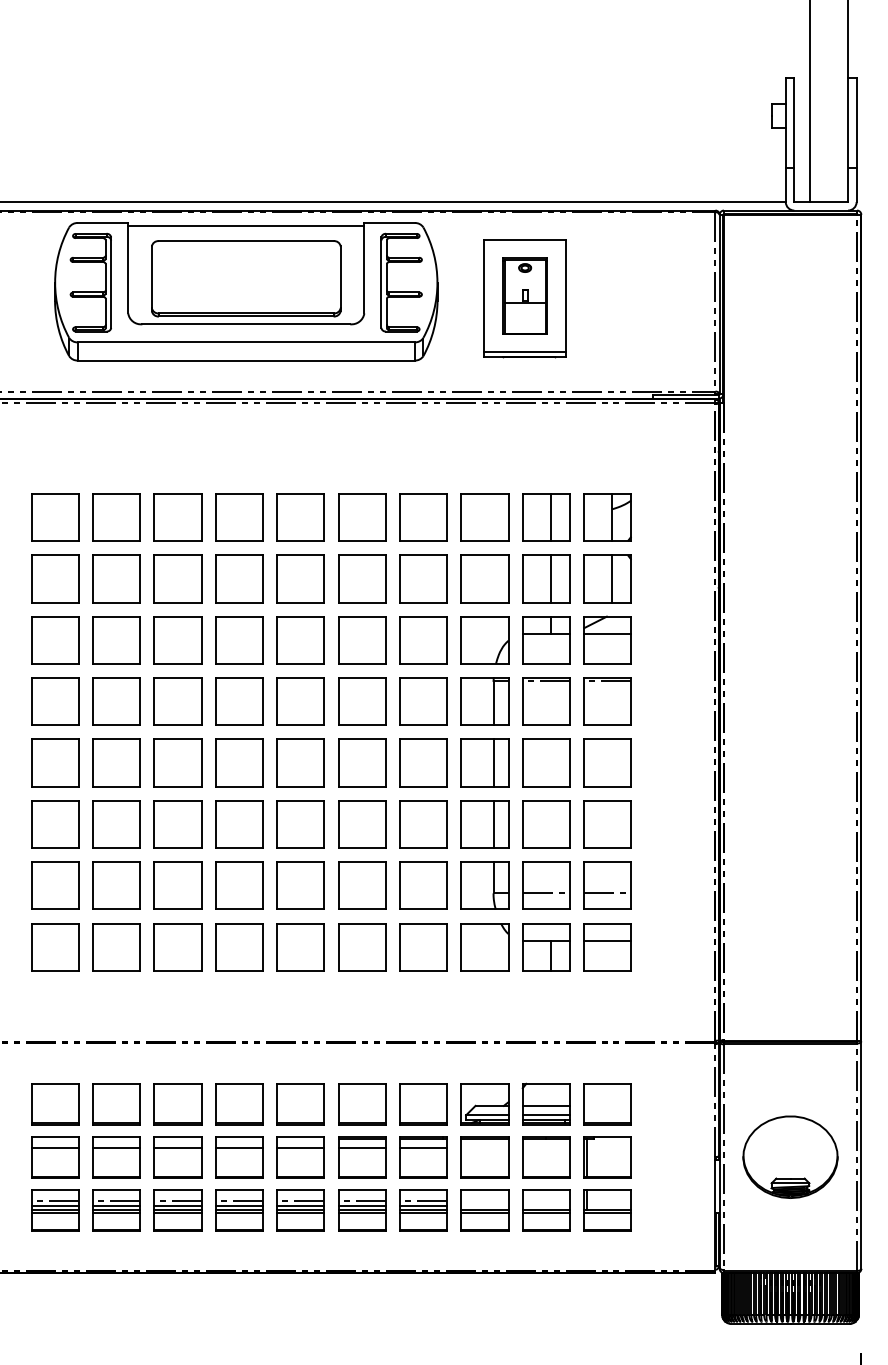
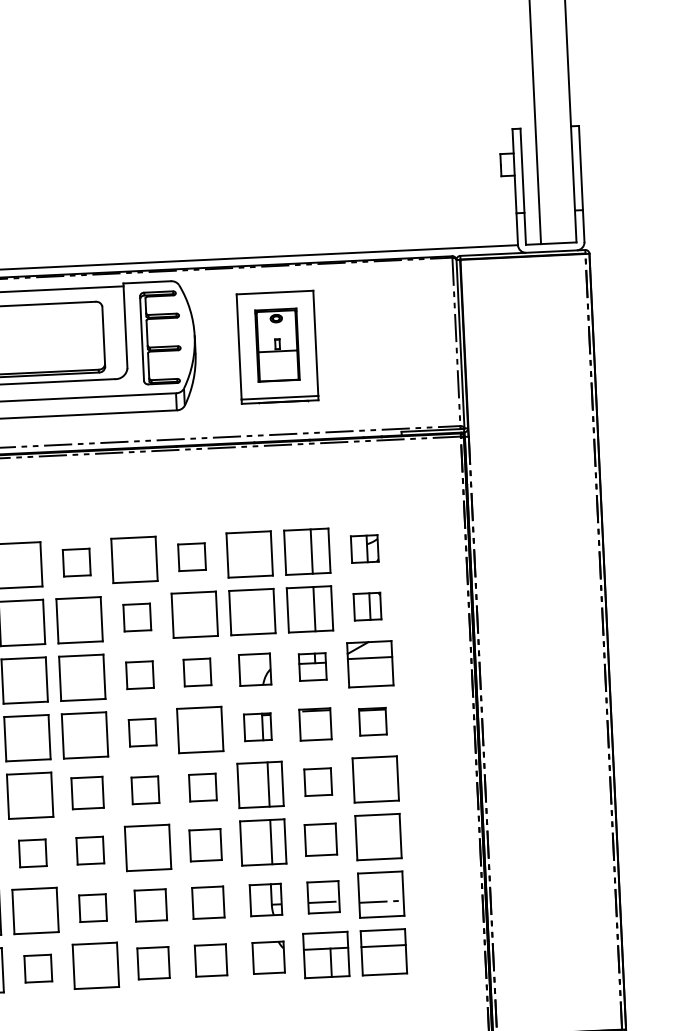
part: (300, 517) -> (76, 562), size x0.6
part: (423, 517) -> (192, 557), size x0.6
part: (607, 517) -> (364, 549), size x0.6
part: (362, 578) -> (137, 617), size x0.6
part: (607, 578) -> (367, 606), size x0.6
part: (362, 640) -> (140, 675), size x0.6
part: (423, 640) -> (197, 672), size x0.6
part: (484, 640) -> (254, 669), size x0.7
part: (546, 640) -> (312, 667), size x0.6
part: (362, 701) -> (142, 732), size x0.6
part: (484, 701) -> (257, 727), size x0.6
part: (546, 701) -> (315, 724), size x0.7
part: (607, 701) -> (372, 721), size x0.6
part: (300, 762) -> (87, 792), size x0.7
part: (362, 762) -> (145, 789), size x0.6
part: (423, 762) -> (202, 787), size x0.6
part: (546, 762) -> (318, 781), size x0.6
part: (239, 824) -> (32, 853), size x0.6
part: (300, 824) -> (90, 850), size x0.6
part: (423, 824) -> (205, 845), size x0.7
part: (546, 824) -> (321, 839), size x0.7
part: (300, 885) -> (92, 907), size x0.6
part: (362, 885) -> (151, 905), size x0.7
part: (423, 885) -> (208, 902), size x0.7
part: (484, 885) -> (265, 899), size x0.7
part: (546, 885) -> (323, 897), size x0.7
part: (239, 947) -> (38, 968), size x0.6
part: (362, 947) -> (153, 963), size x0.7
part: (423, 947) -> (211, 960), size x0.7
part: (484, 947) -> (268, 958), size x0.7

